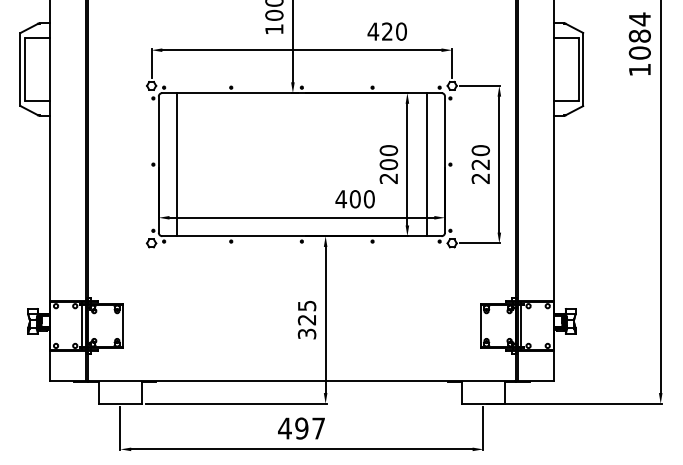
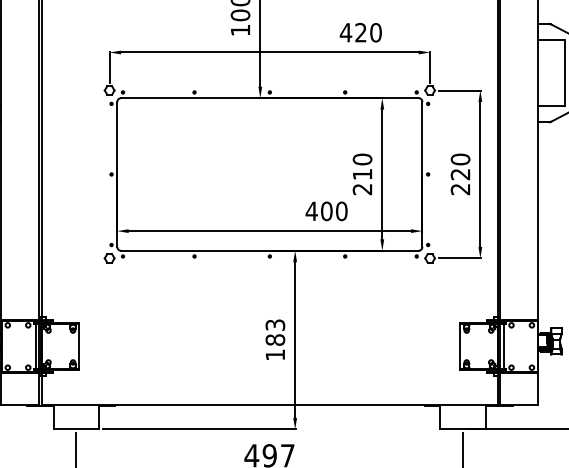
line: (176, 164) -> (136, 174), removed
text: (388, 164) -> (362, 174), 200 -> 210
line: (427, 164) -> (403, 174), removed
text: (306, 319) -> (274, 339), 325 -> 183

